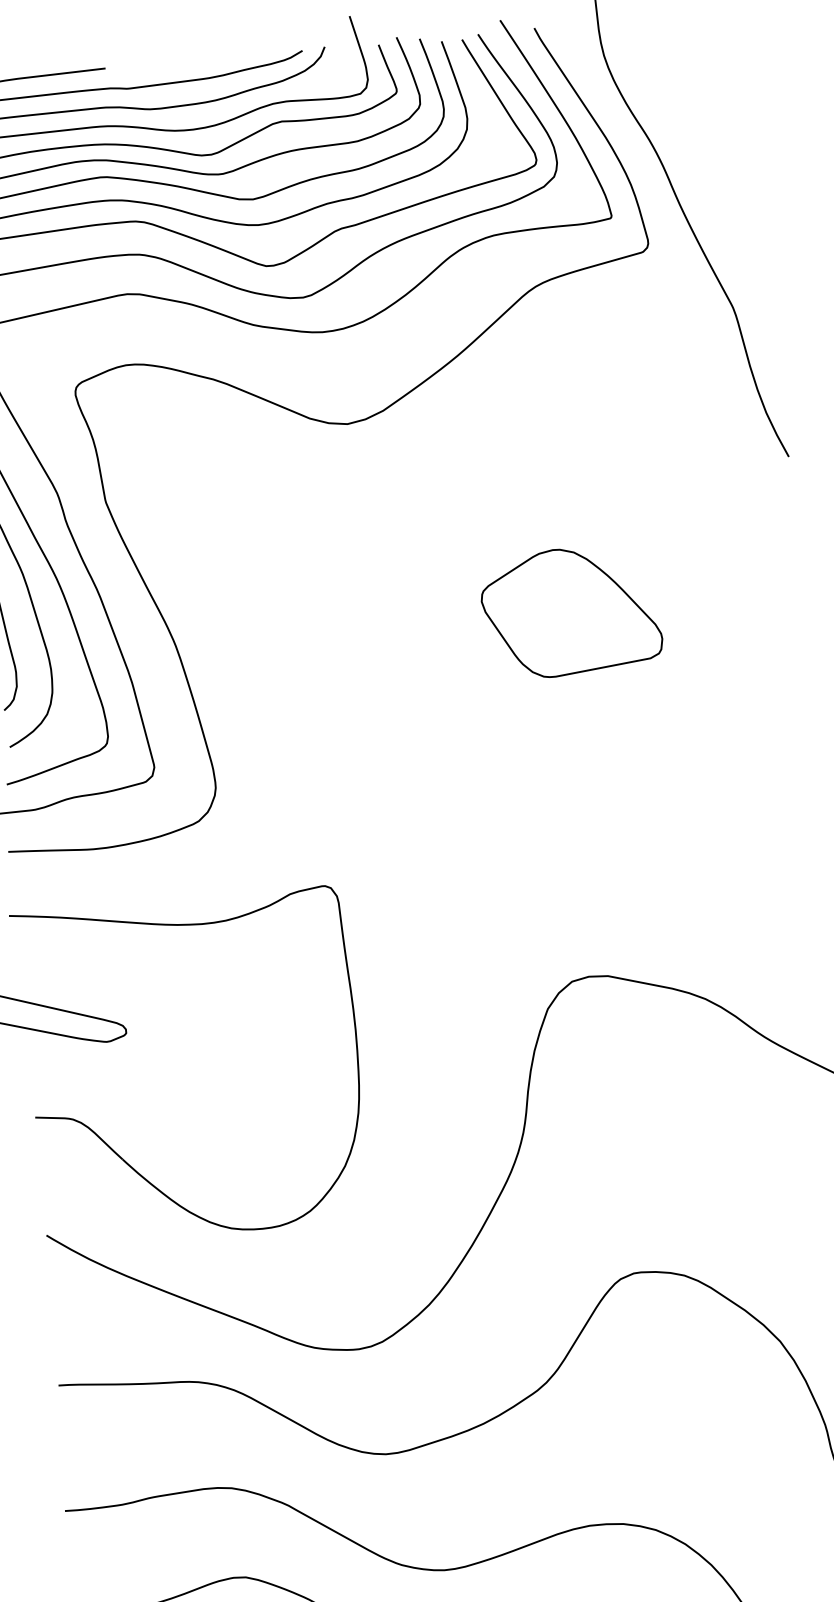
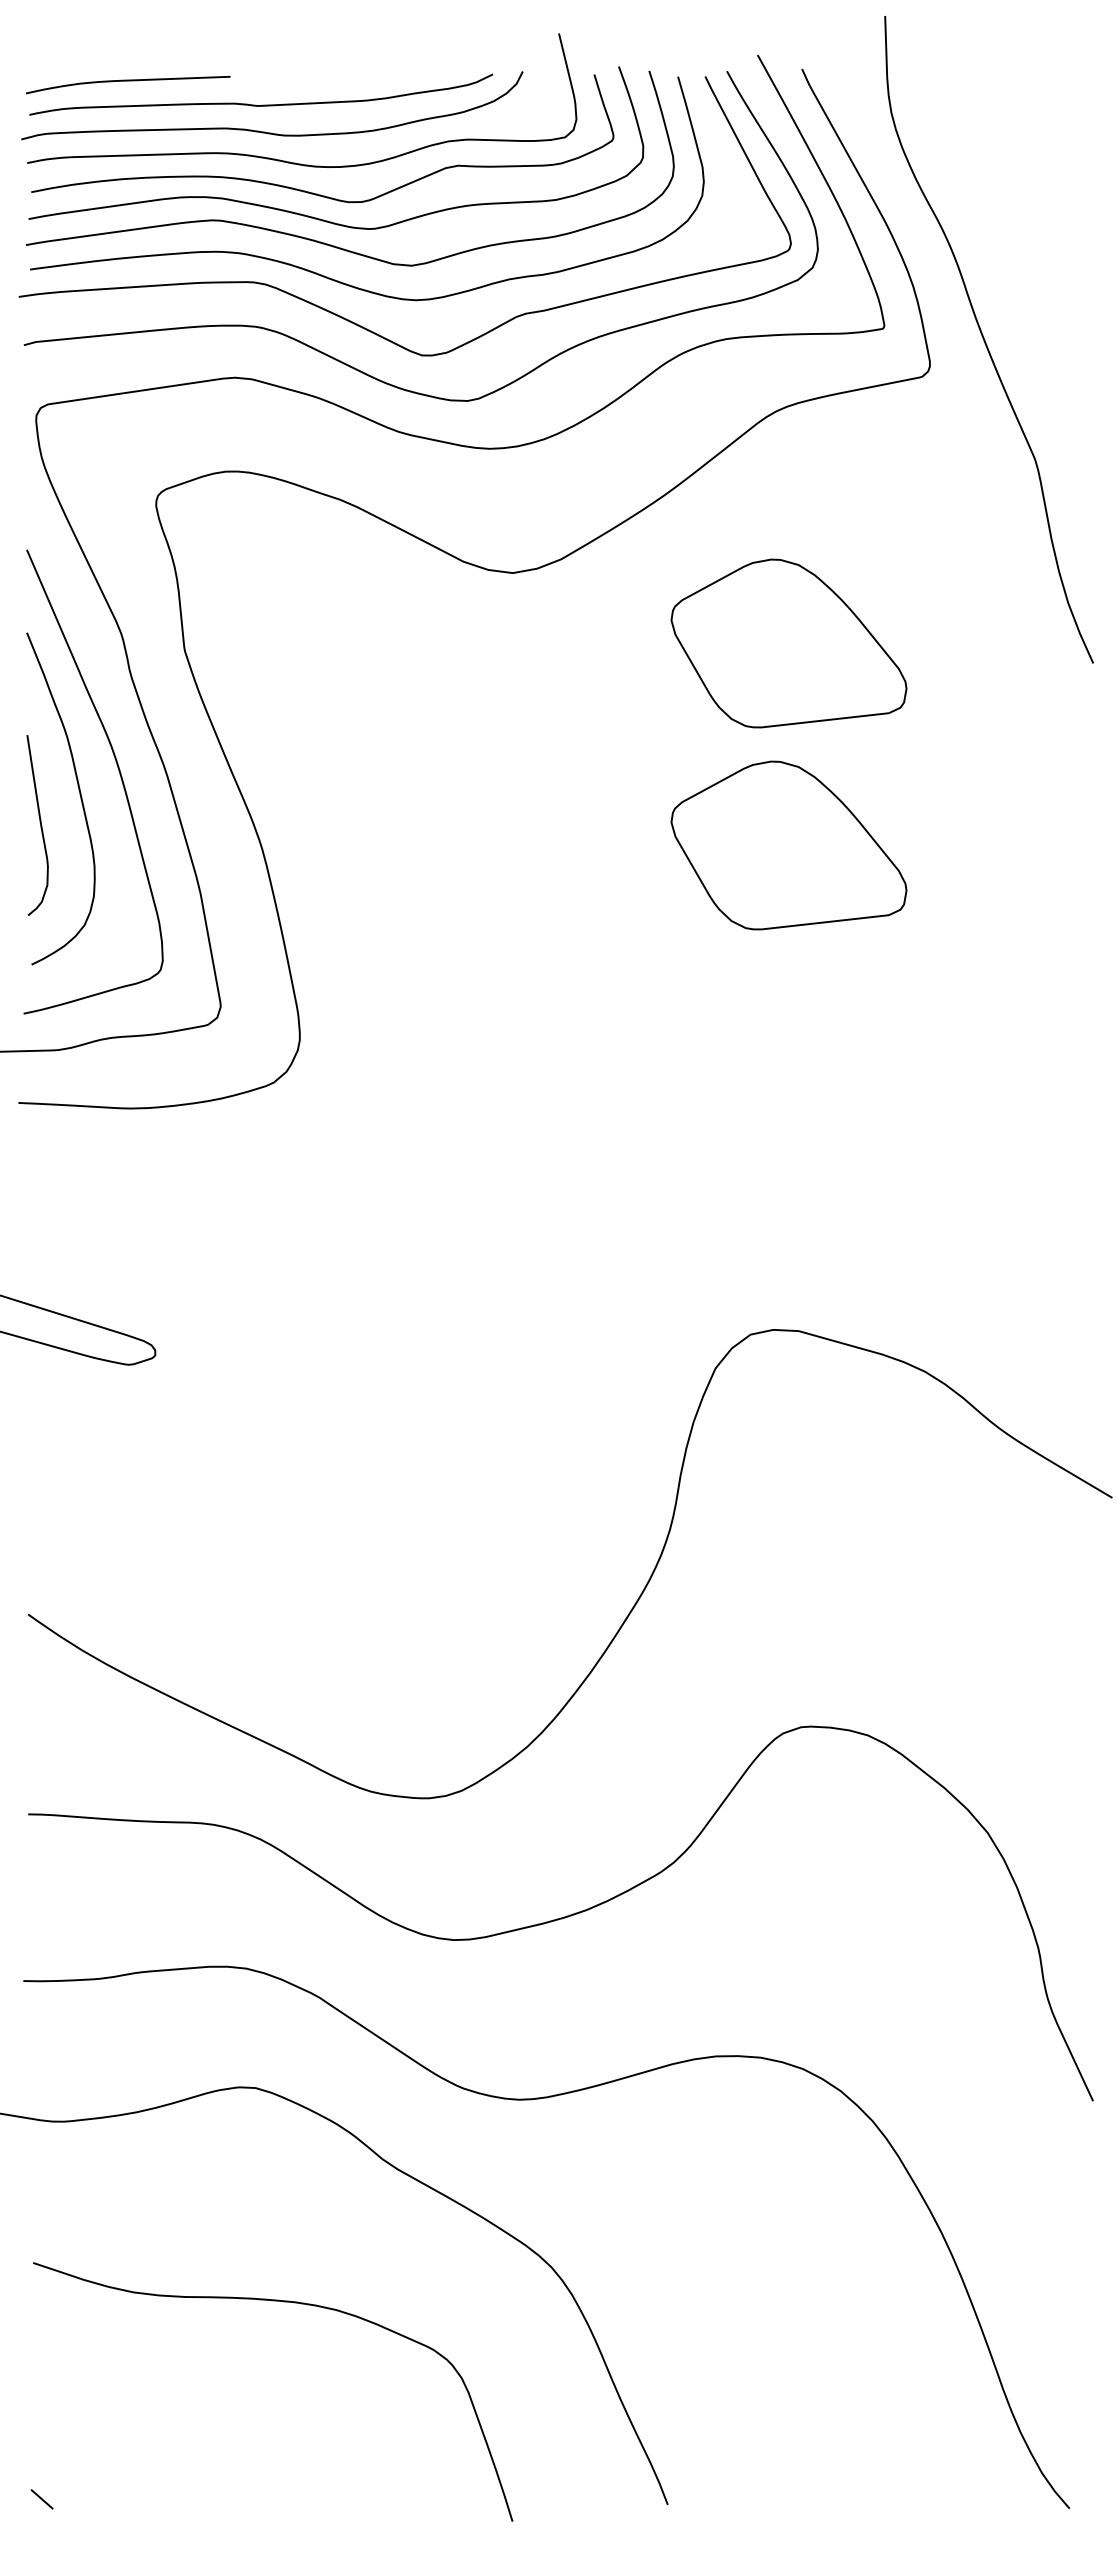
part: (558, 460) -> (788, 643), added
part: (113, 1149) -> (125, 1507), removed

